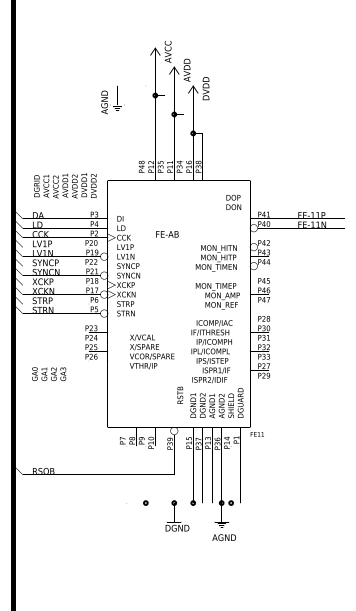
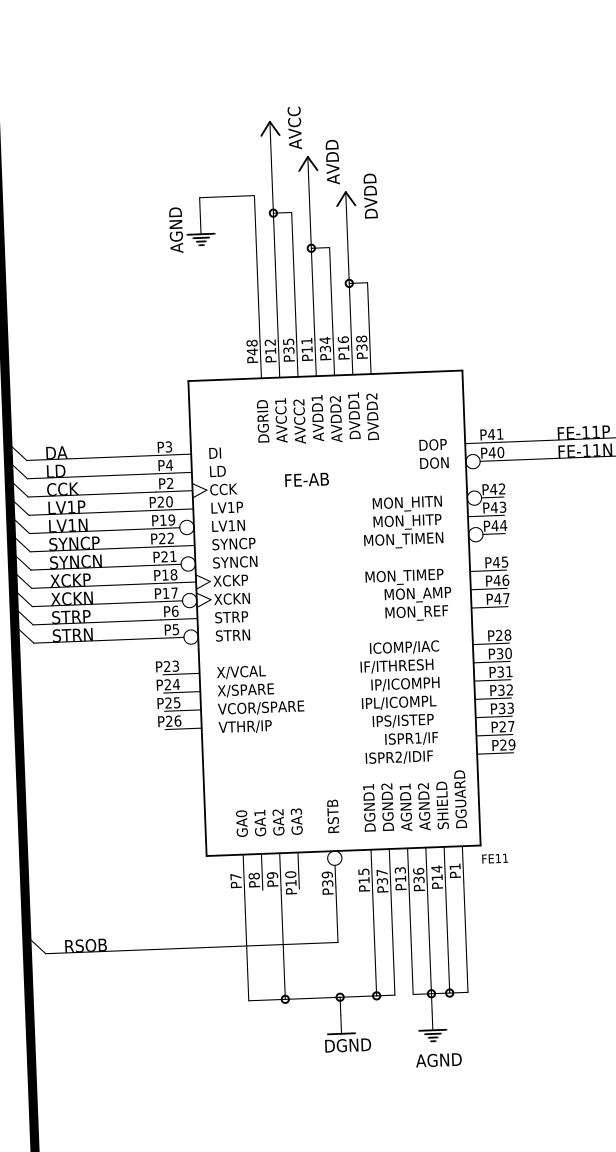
text: (65, 185) -> (318, 417), moved
text: (233, 202) -> (433, 454), moved
text: (152, 351) -> (261, 698), moved
text: (49, 373) -> (270, 821), moved
text: (180, 394) -> (333, 814), moved

